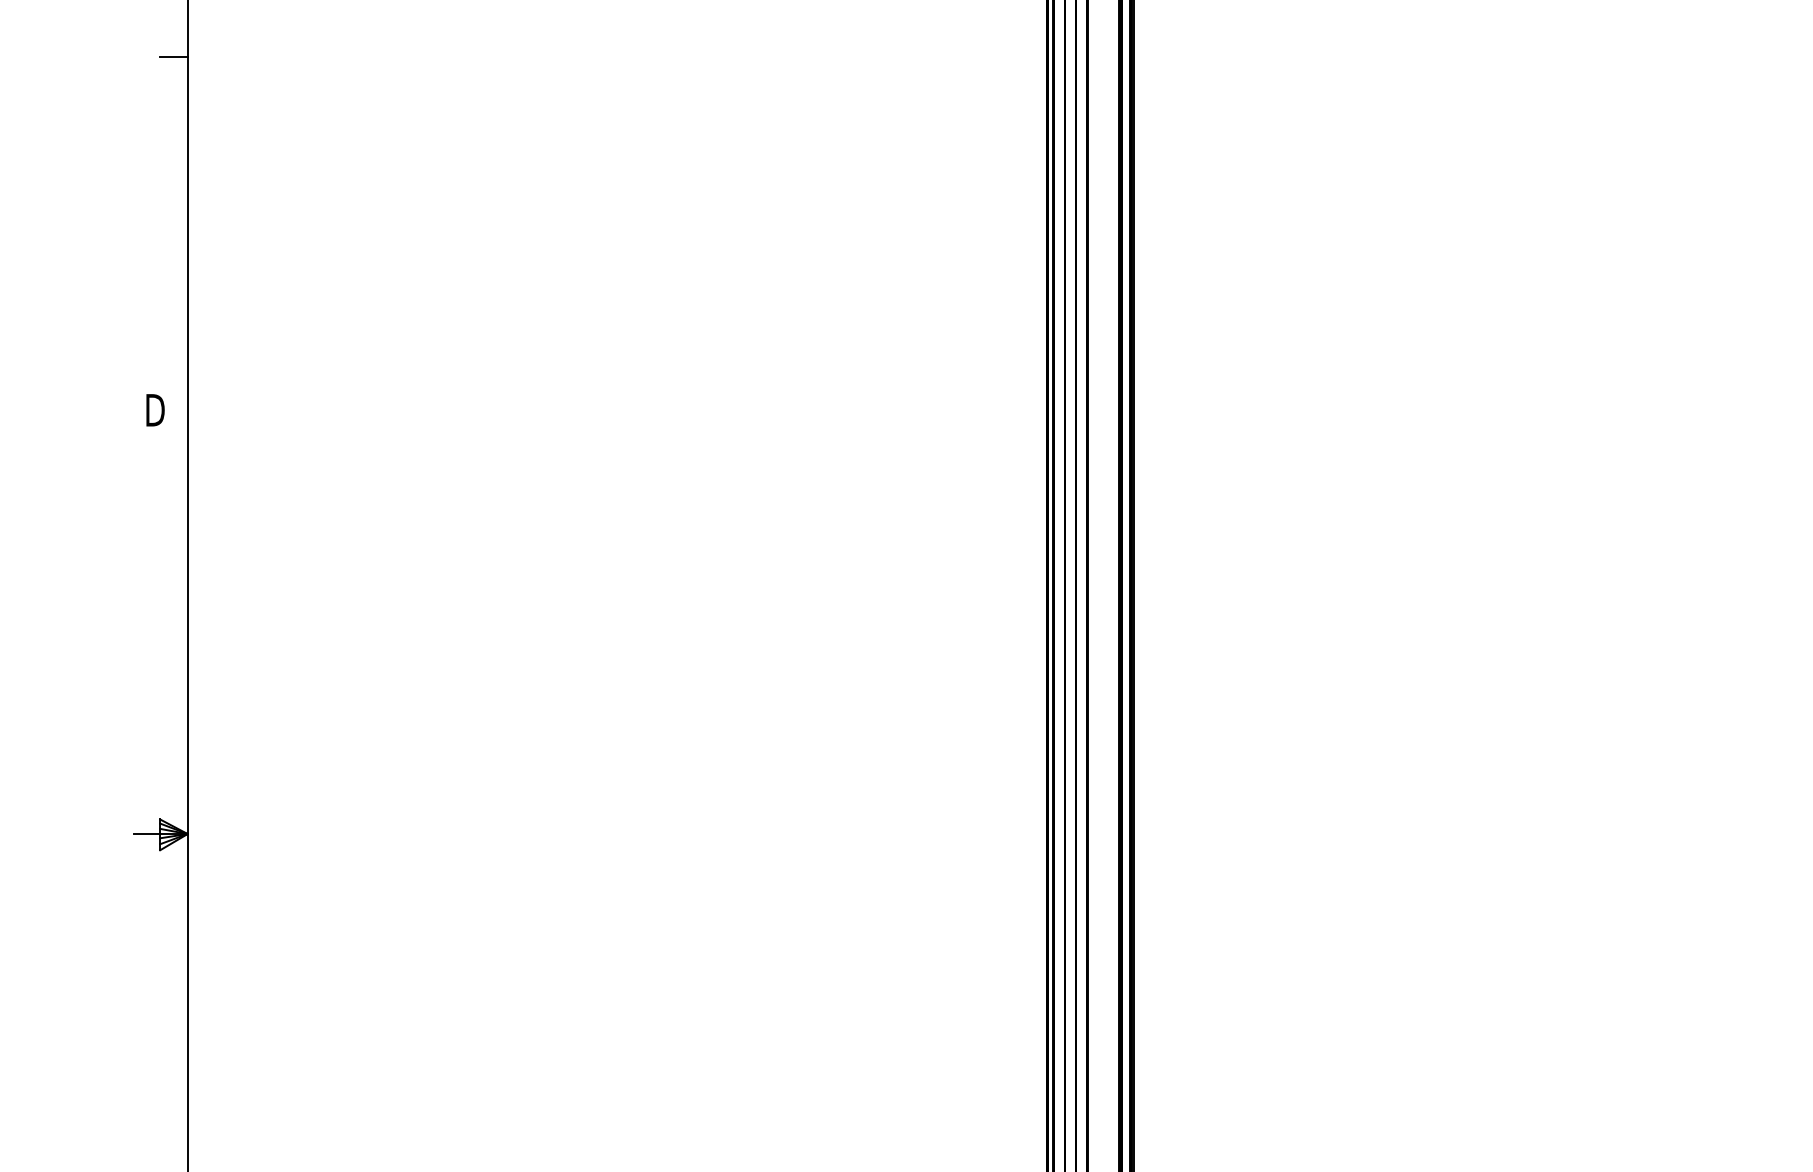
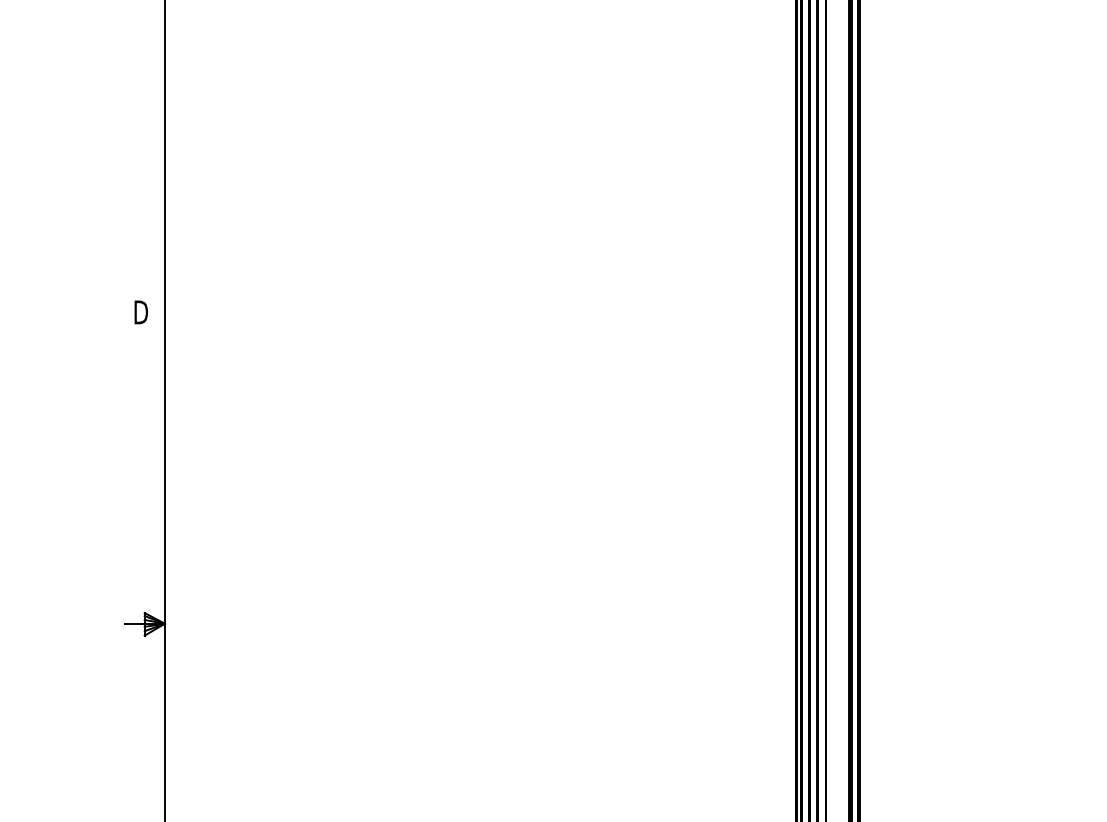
line: (173, 57) -> (154, 53), removed

